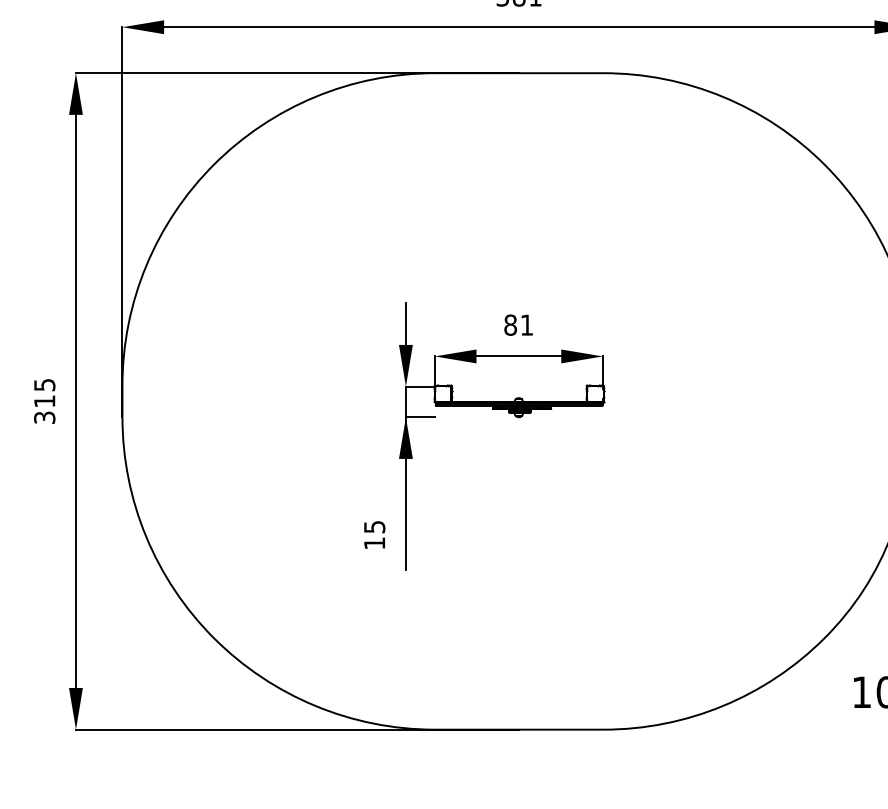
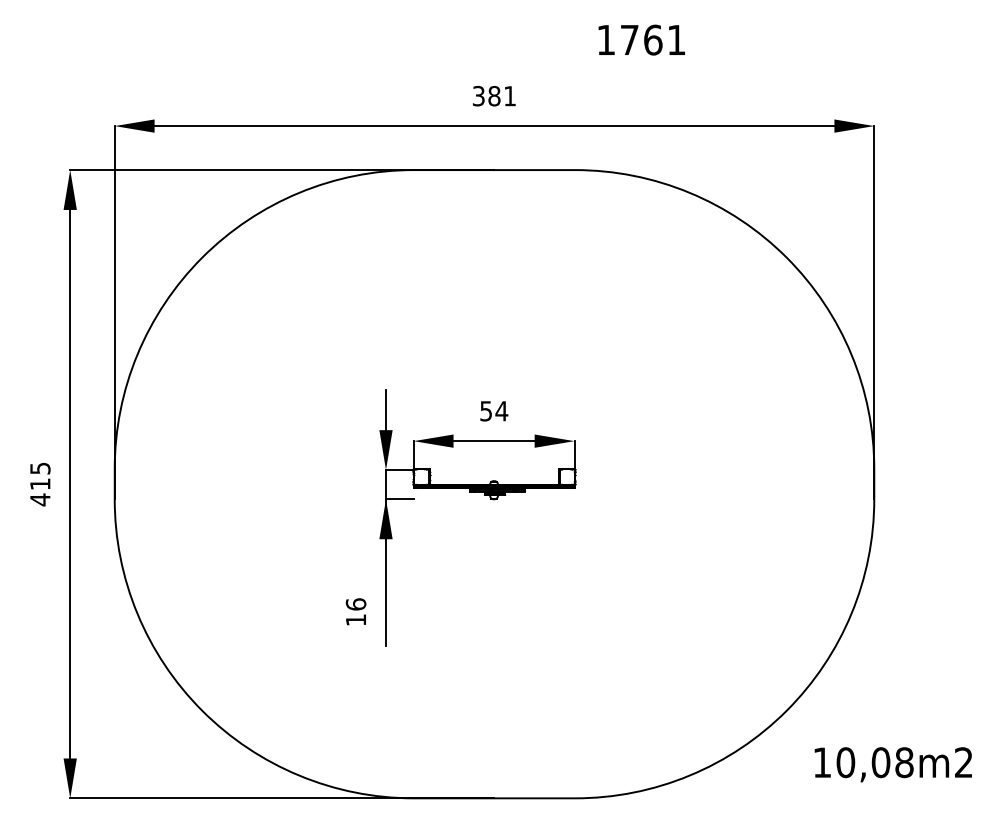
text: (519, 325) -> (494, 411), 81 -> 54
text: (44, 417) -> (40, 499), 315 -> 415
text: (374, 527) -> (355, 604), 15 -> 16

